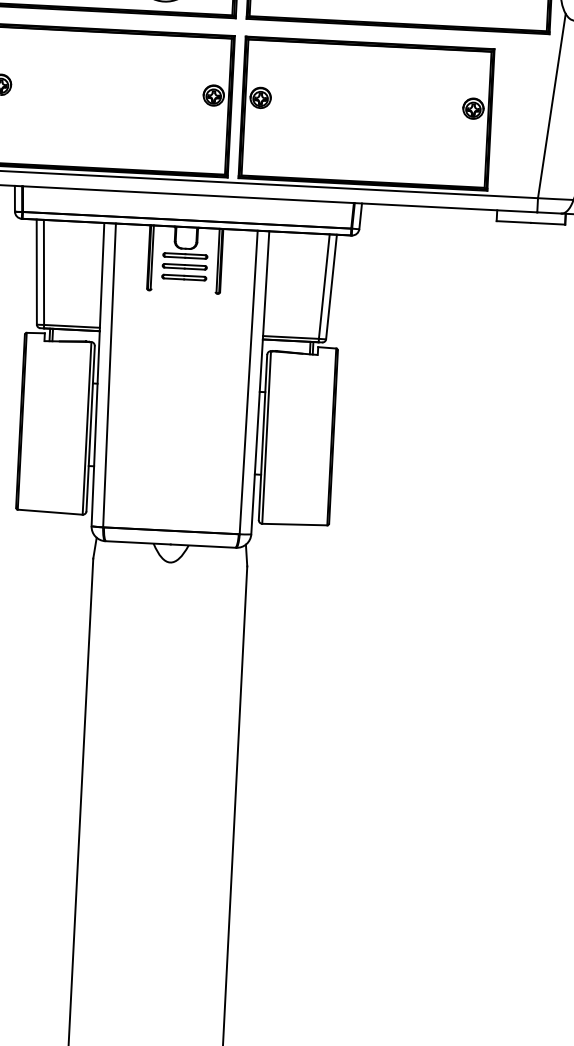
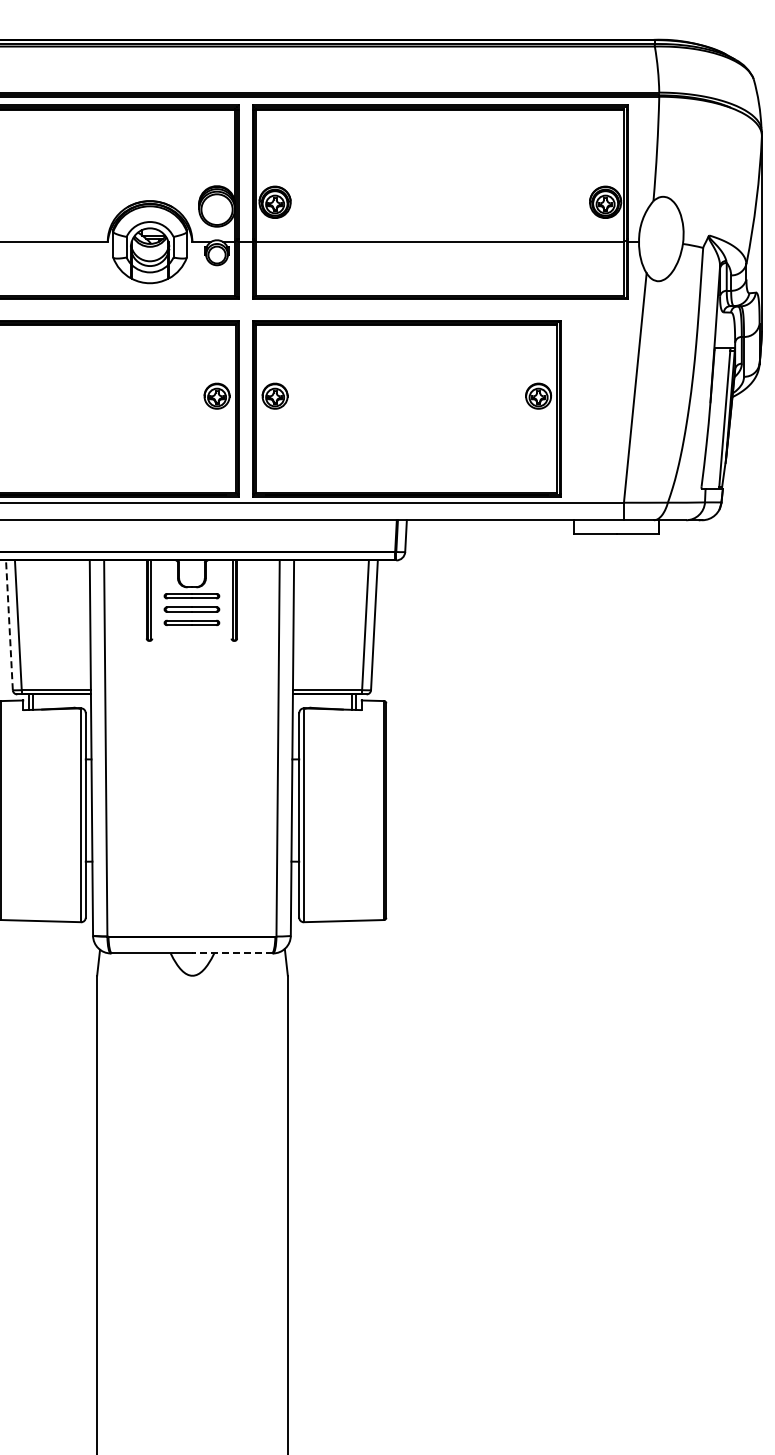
line: (36, 272) -> (9, 625), solid -> dashed
line: (203, 546) -> (232, 953), solid -> dashed

